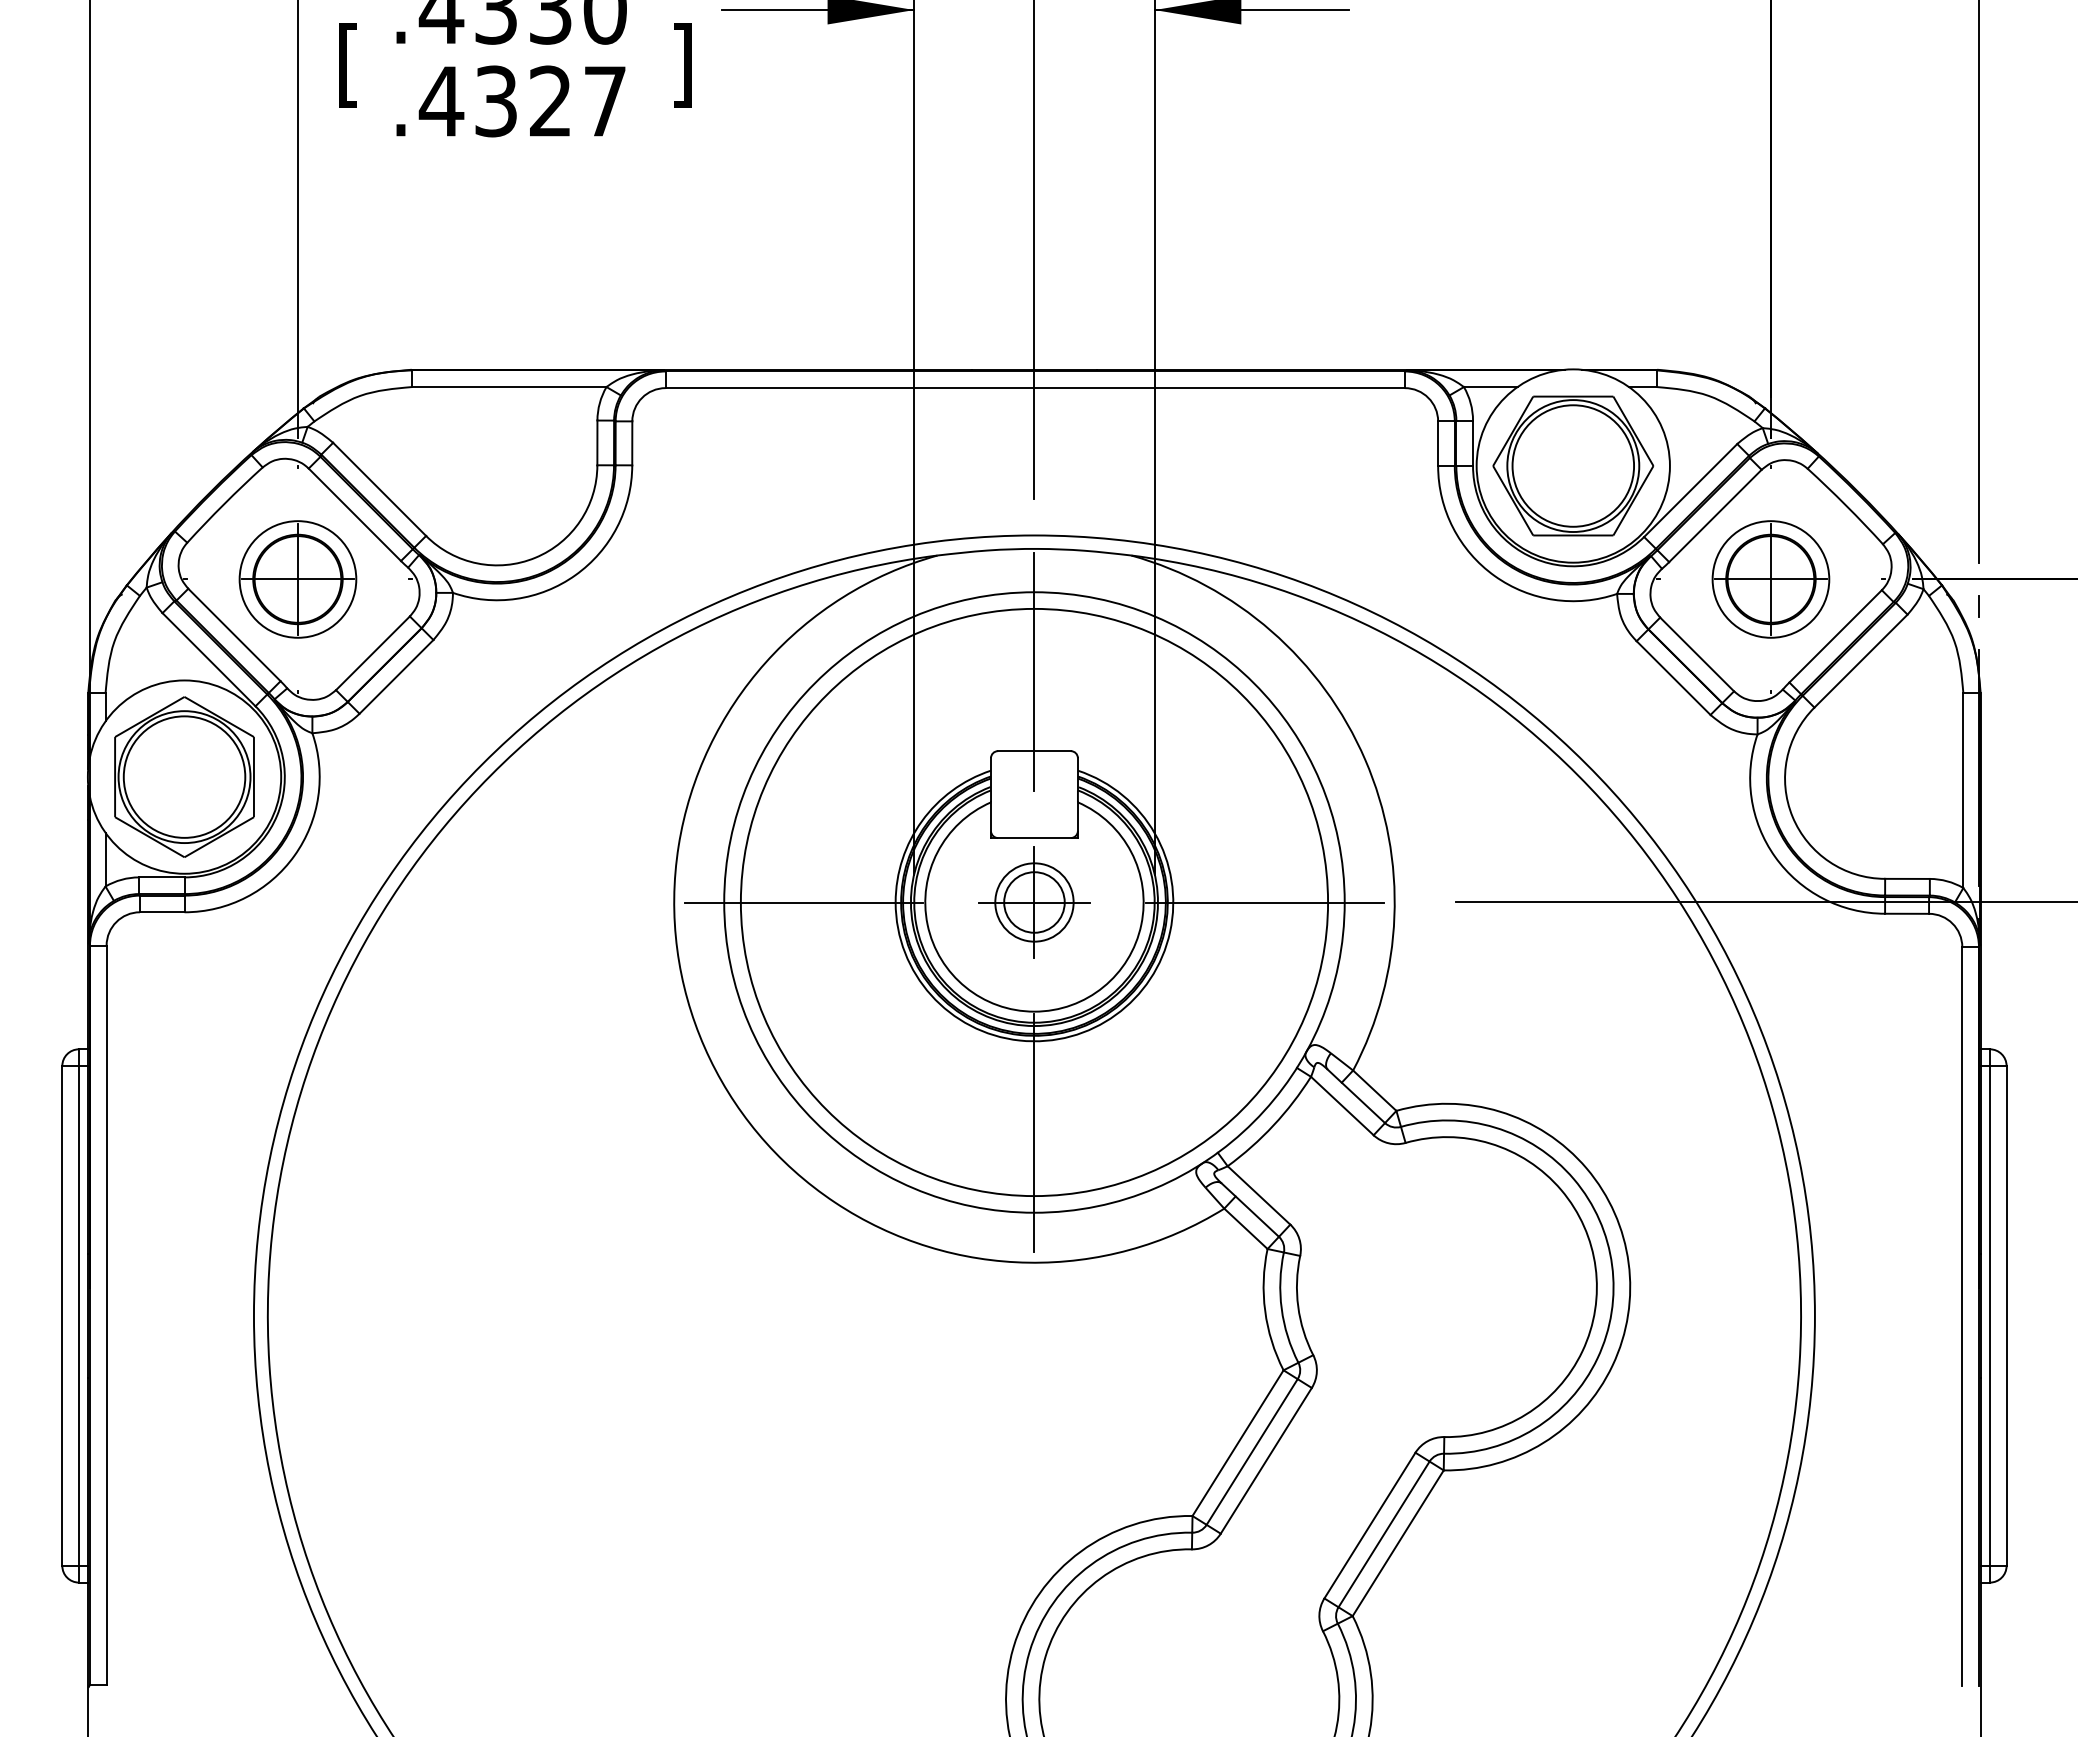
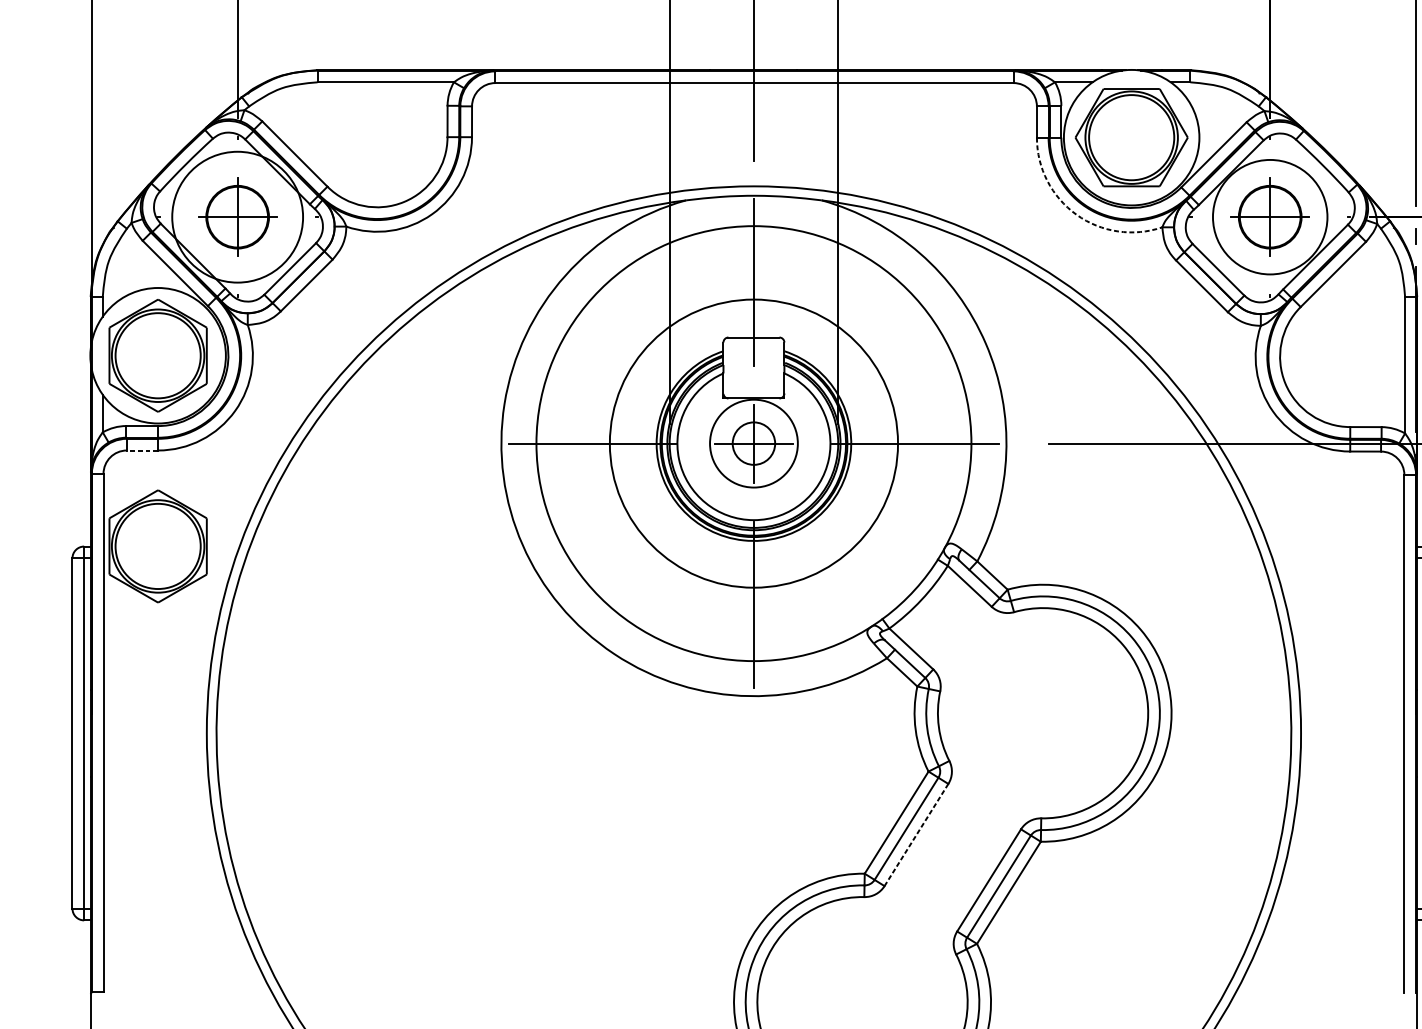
arc: (1494, 576) -> (1076, 215), solid -> dashed
circle: (297, 579) -> (237, 217), size x1.6
circle: (1770, 579) -> (1269, 217), size x1.4
circle: (1034, 902) -> (753, 443), size x0.7
circle: (1034, 902) -> (753, 443), size x1.6
line: (161, 912) -> (141, 450), solid -> dashed
part: (184, 1048) -> (158, 545), added
line: (1266, 1460) -> (916, 834), solid -> dashed

